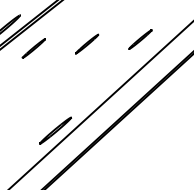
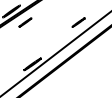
line: (86, 43) -> (51, 22), removed

